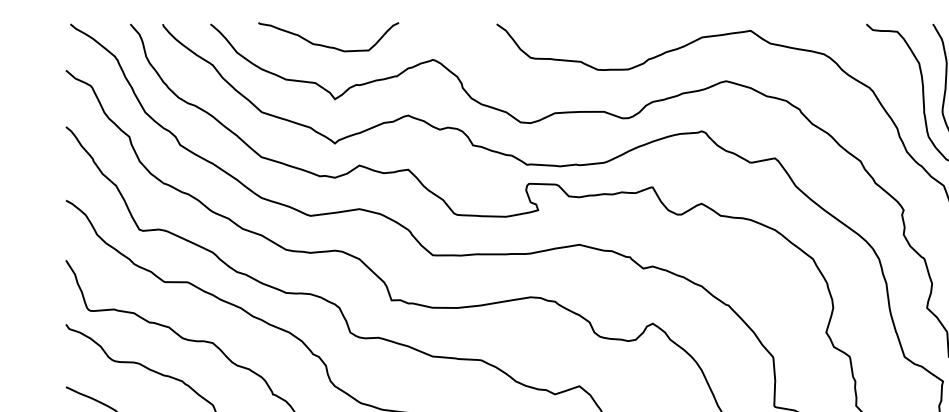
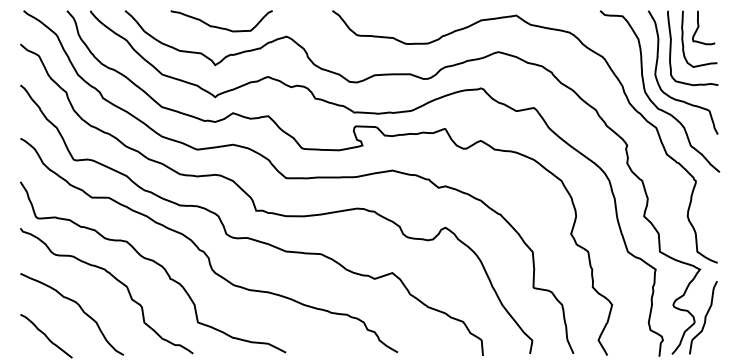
curve: (324, 44) -> (218, 26), moved

